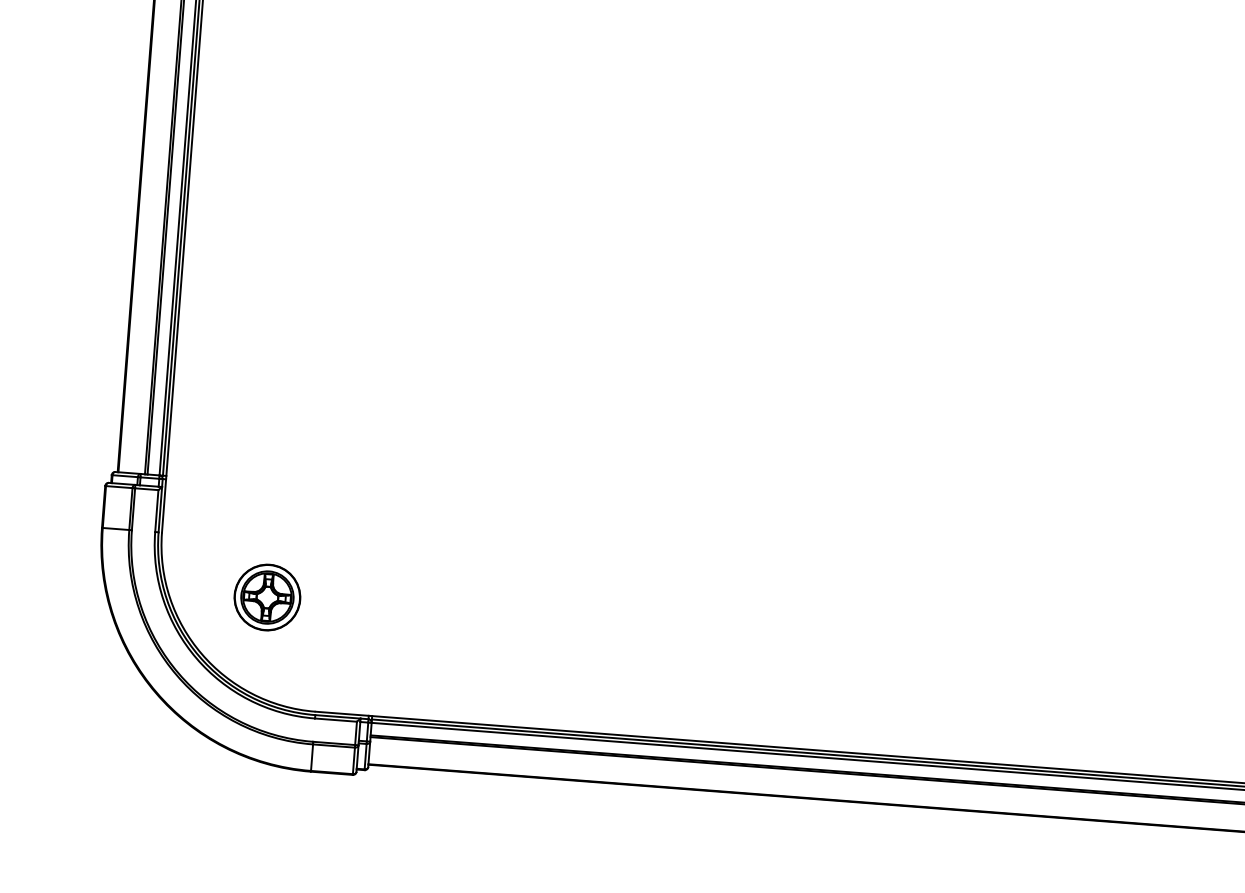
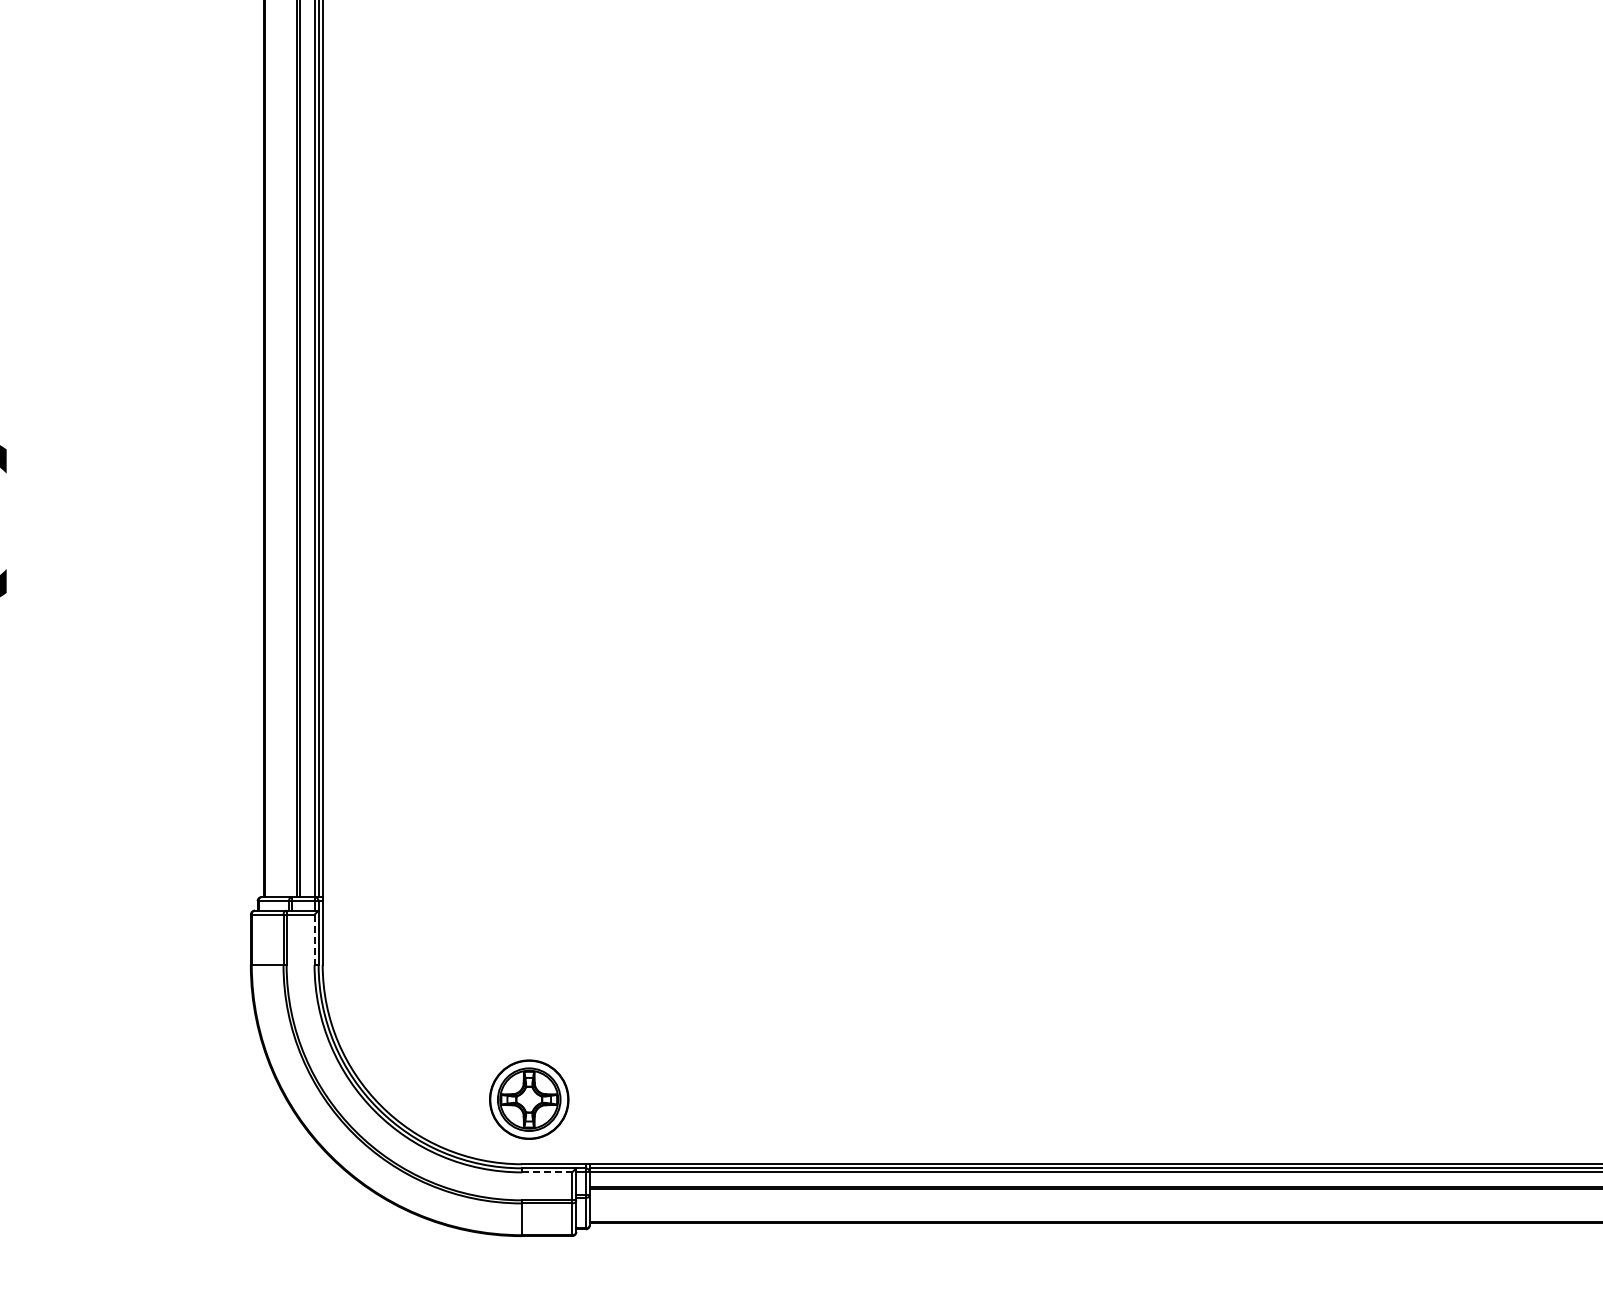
line: (156, 511) -> (314, 940), solid -> dashed
part: (267, 597) -> (529, 1099), moved
line: (336, 720) -> (547, 1172), solid -> dashed

